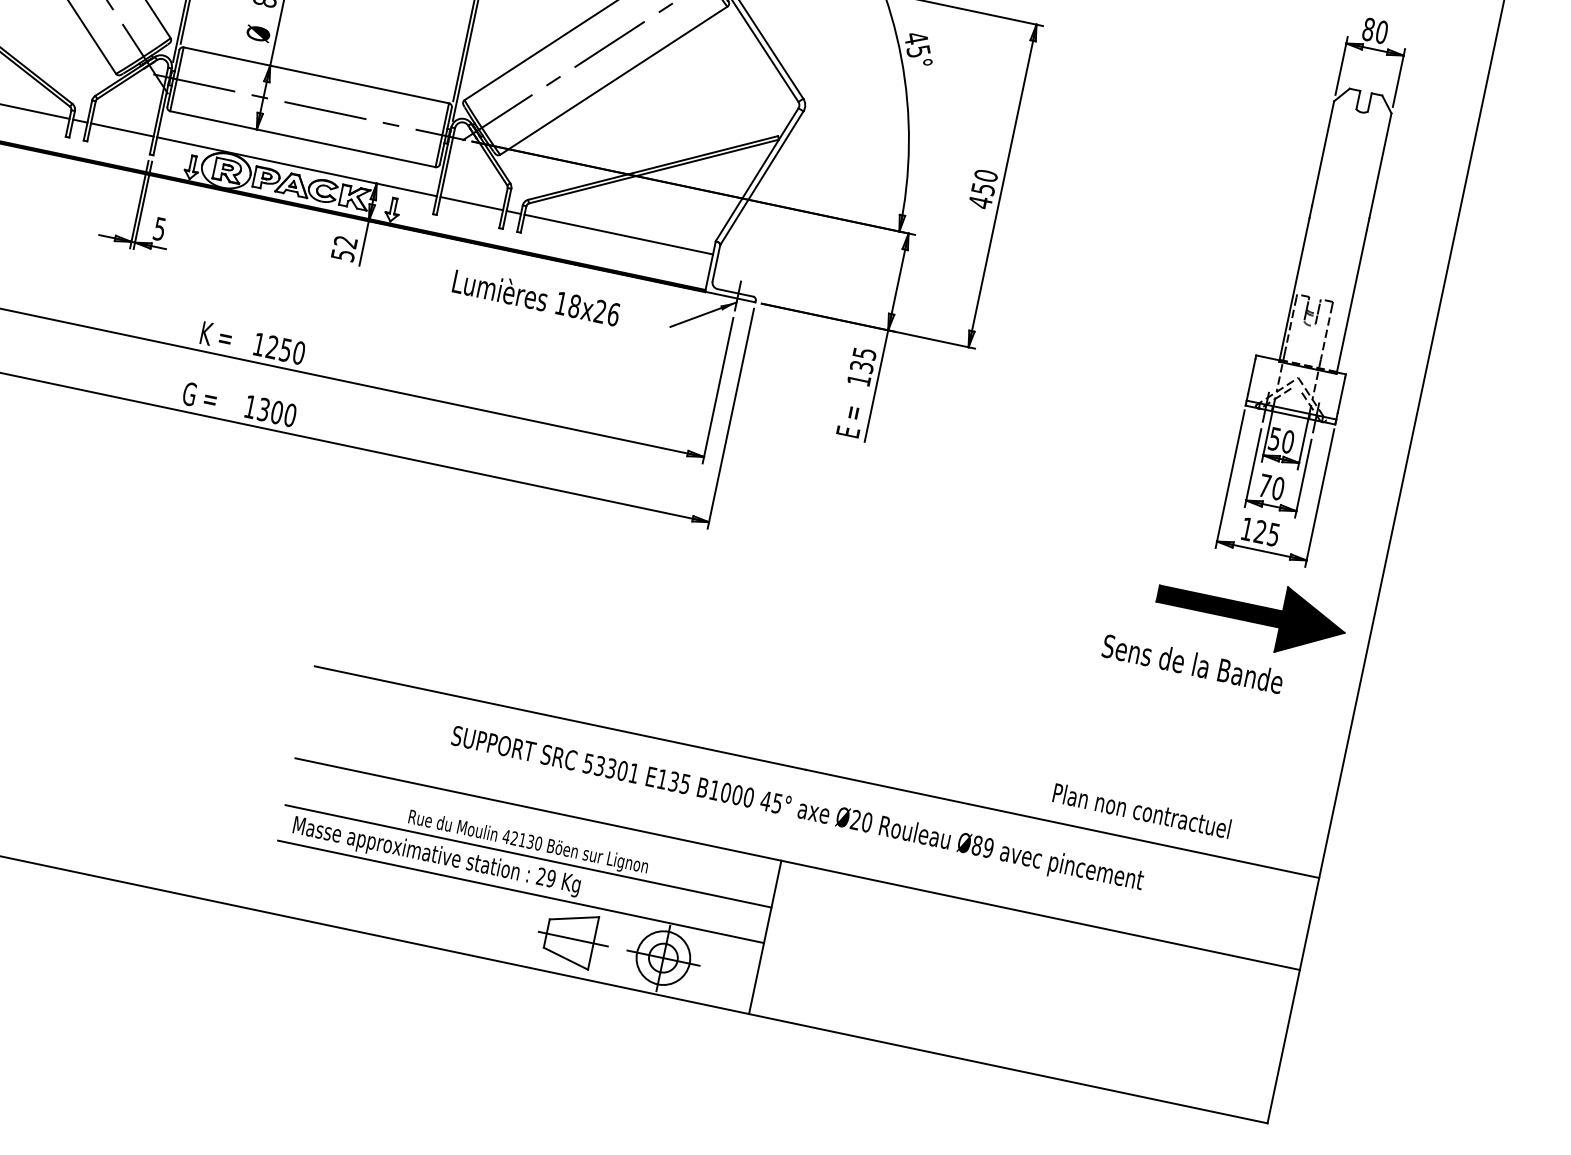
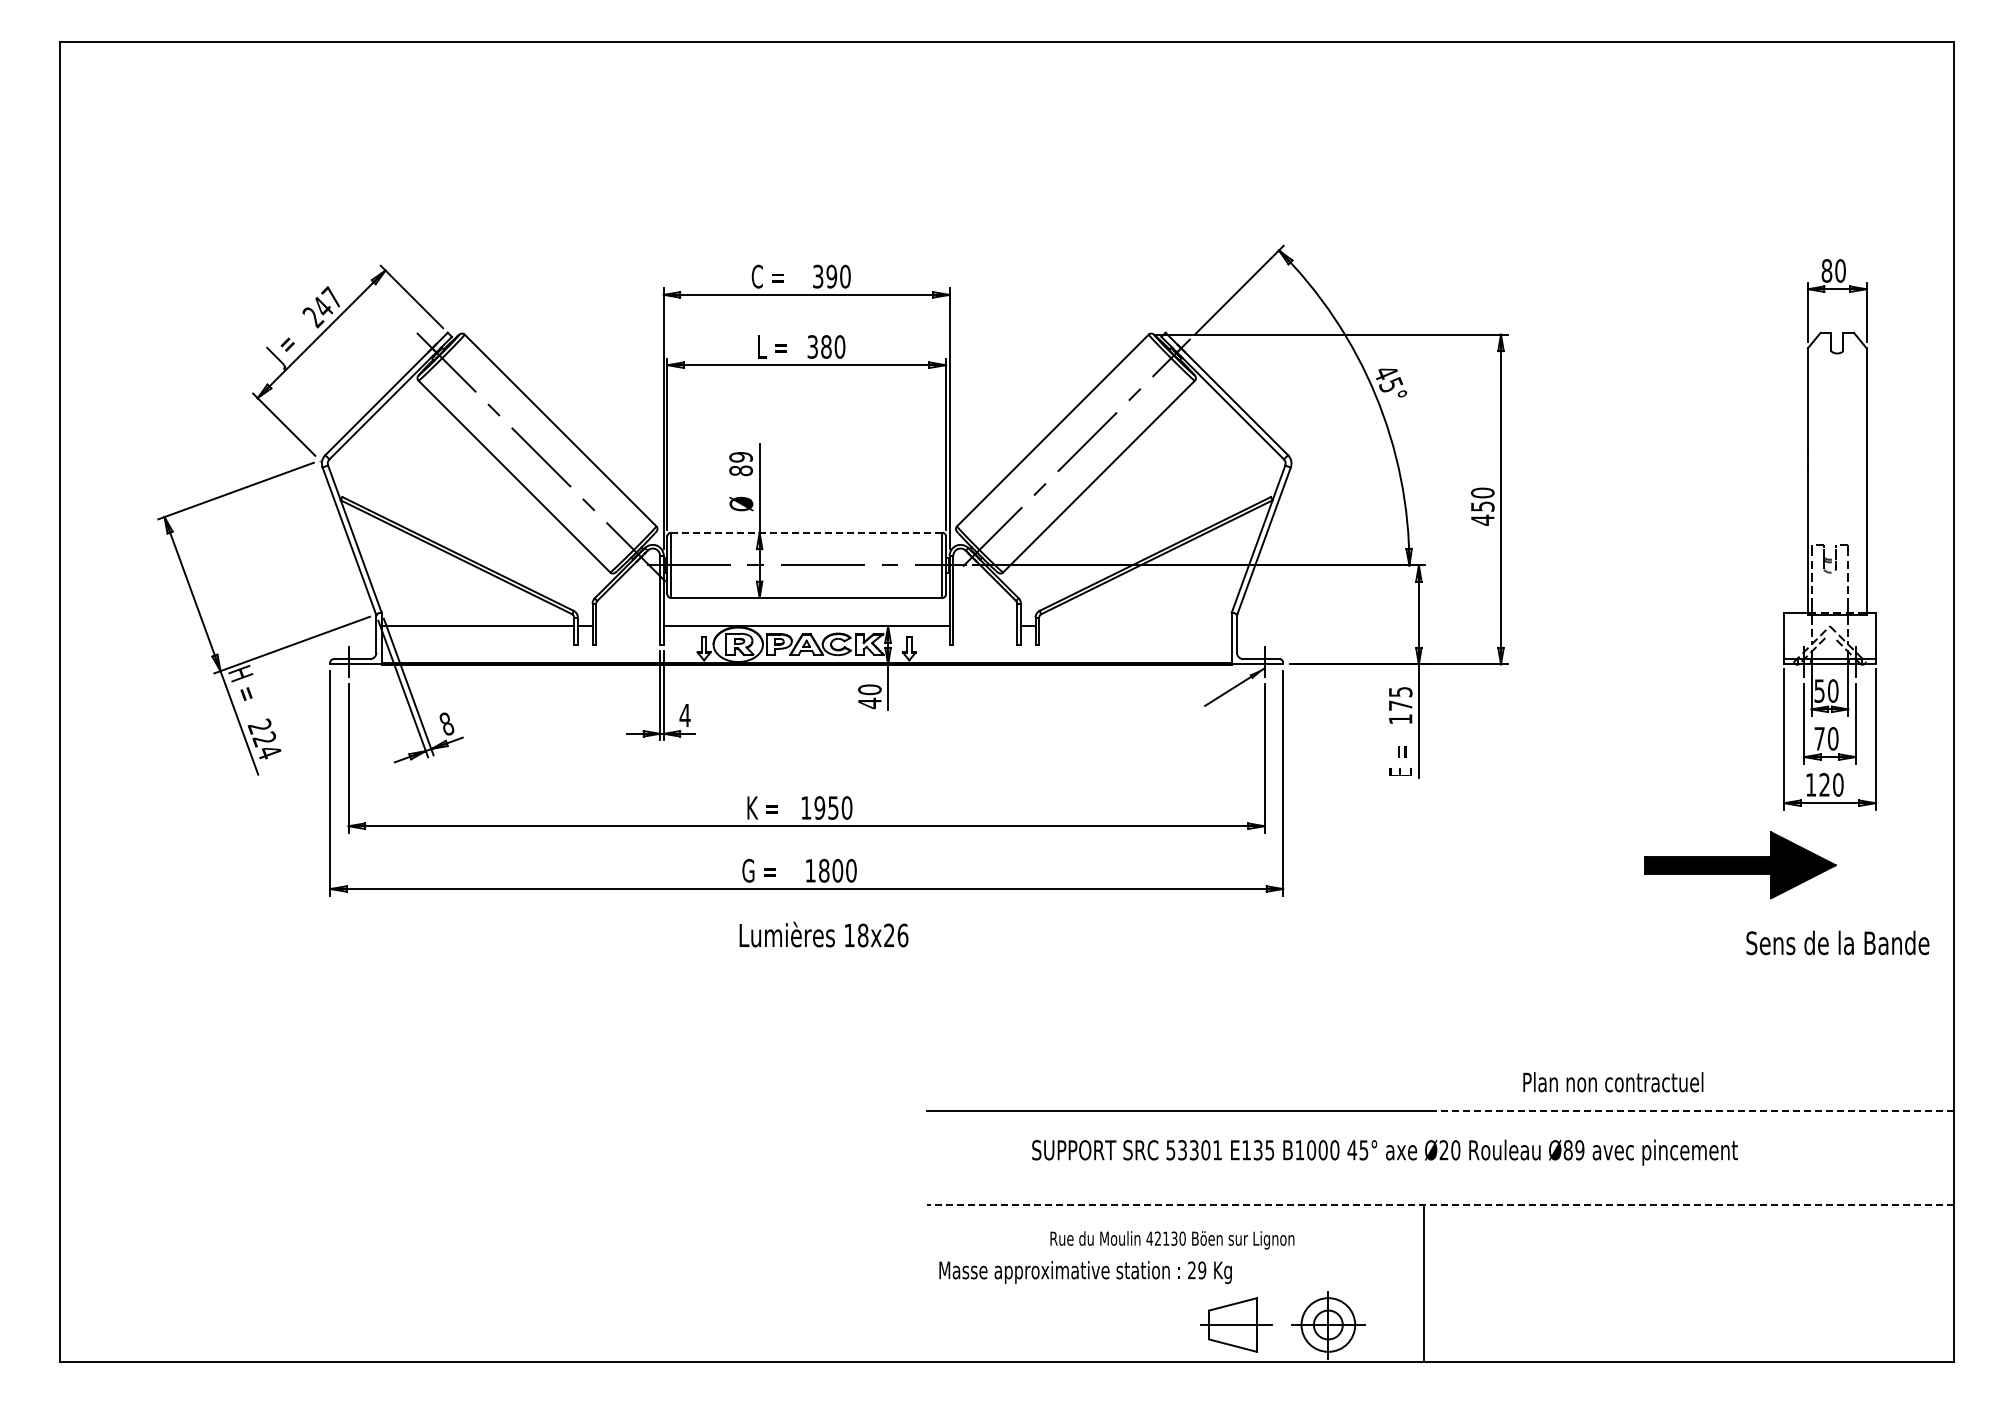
line: (316, 75) -> (806, 532), solid -> dashed
line: (122, 130) -> (628, 626), removed
line: (471, 203) -> (985, 626), removed
text: (159, 228) -> (684, 715), 5 -> 4
line: (618, 234) -> (1135, 626), removed
text: (344, 248) -> (869, 696), 52 -> 40
text: (536, 297) -> (823, 934), moved
text: (272, 346) -> (819, 807), 1250 -> 1950
text: (861, 366) -> (1400, 705), 135 -> 175
text: (264, 409) -> (824, 870), 1300 -> 1800
text: (1274, 534) -> (1838, 784), 125 -> 120
part: (1251, 613) -> (1740, 865), moved
text: (1192, 663) -> (1837, 942), moved
text: (796, 809) -> (1384, 1152), moved
text: (1142, 811) -> (1613, 1082), moved
line: (1061, 823) -> (1690, 1111), solid -> dashed
line: (528, 856) -> (1175, 1253), removed
line: (796, 864) -> (1439, 1205), solid -> dashed
line: (521, 891) -> (1175, 1289), removed

